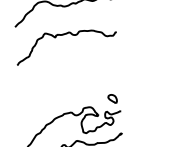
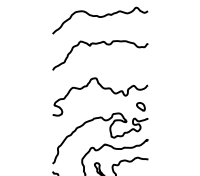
curve: (72, 82) -> (103, 89), added

